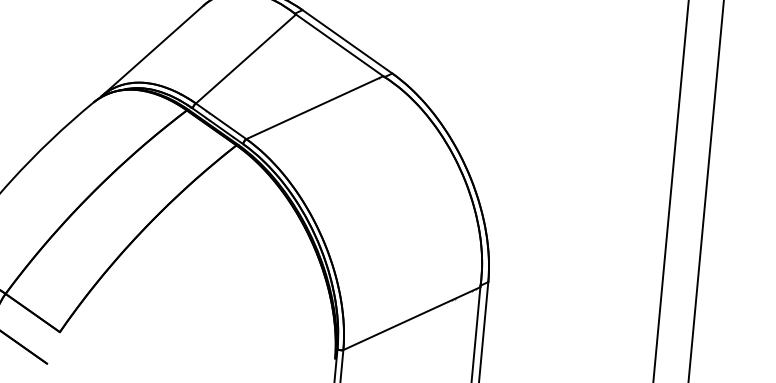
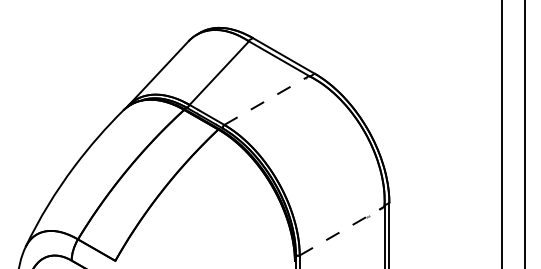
line: (314, 107) -> (266, 100), solid -> dashed
line: (412, 319) -> (342, 231), solid -> dashed

